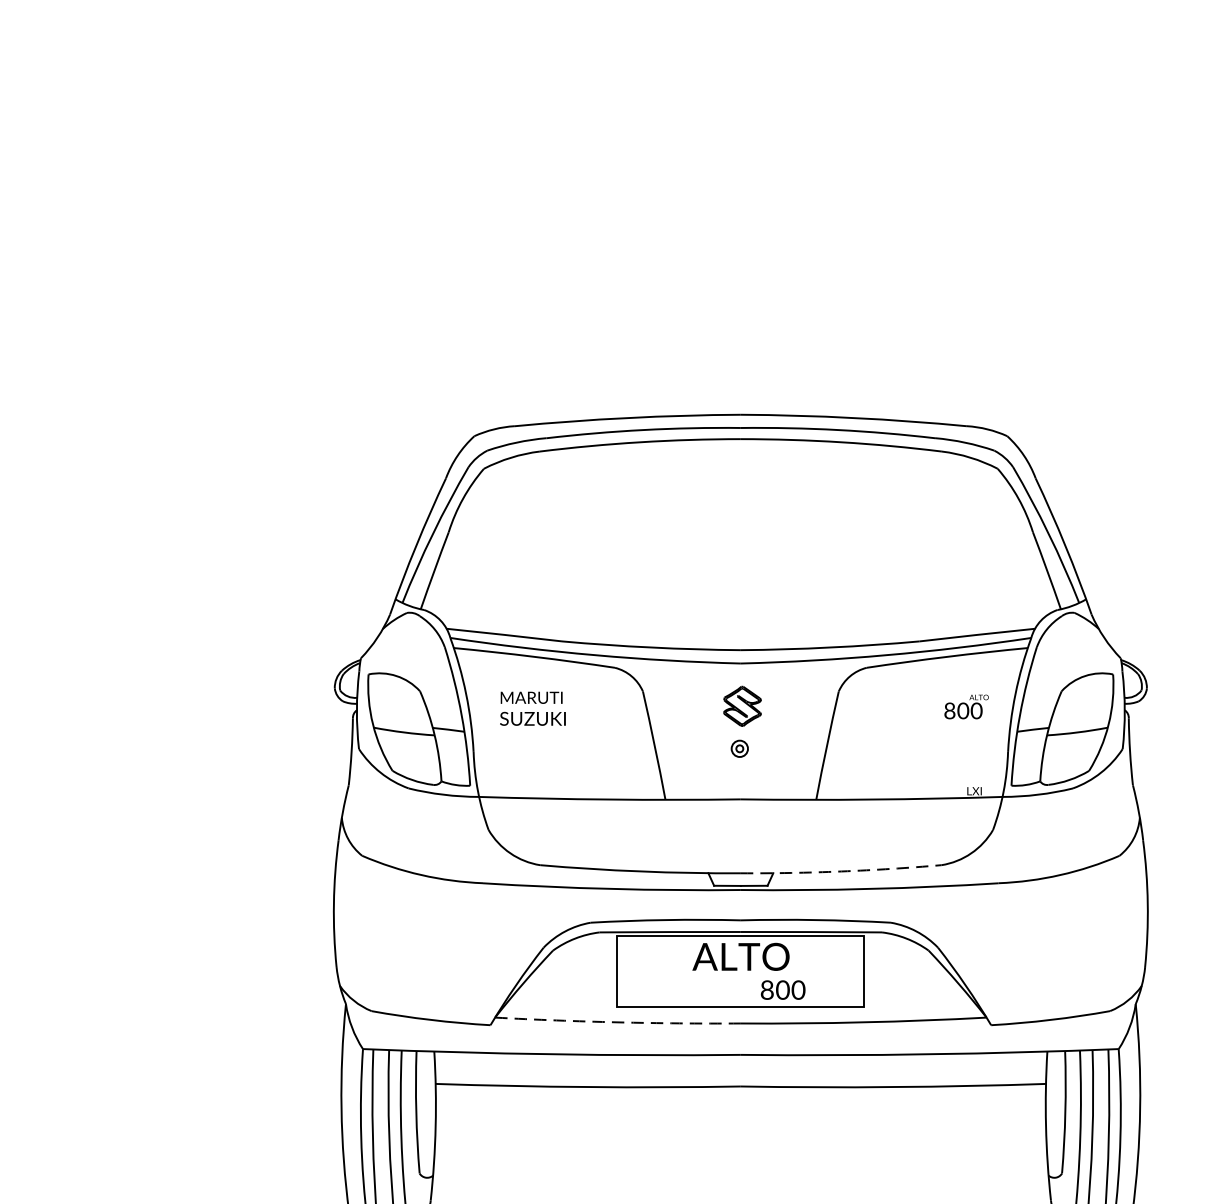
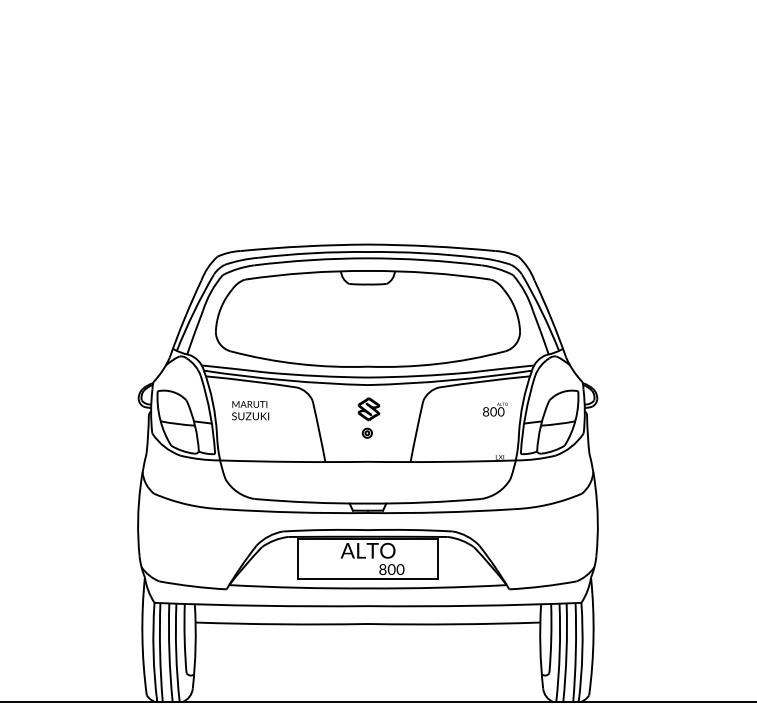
part: (740, 545) -> (367, 318), added
arc: (840, 871) -> (424, 502), dashed -> solid
arc: (617, 1021) -> (298, 587), dashed -> solid

